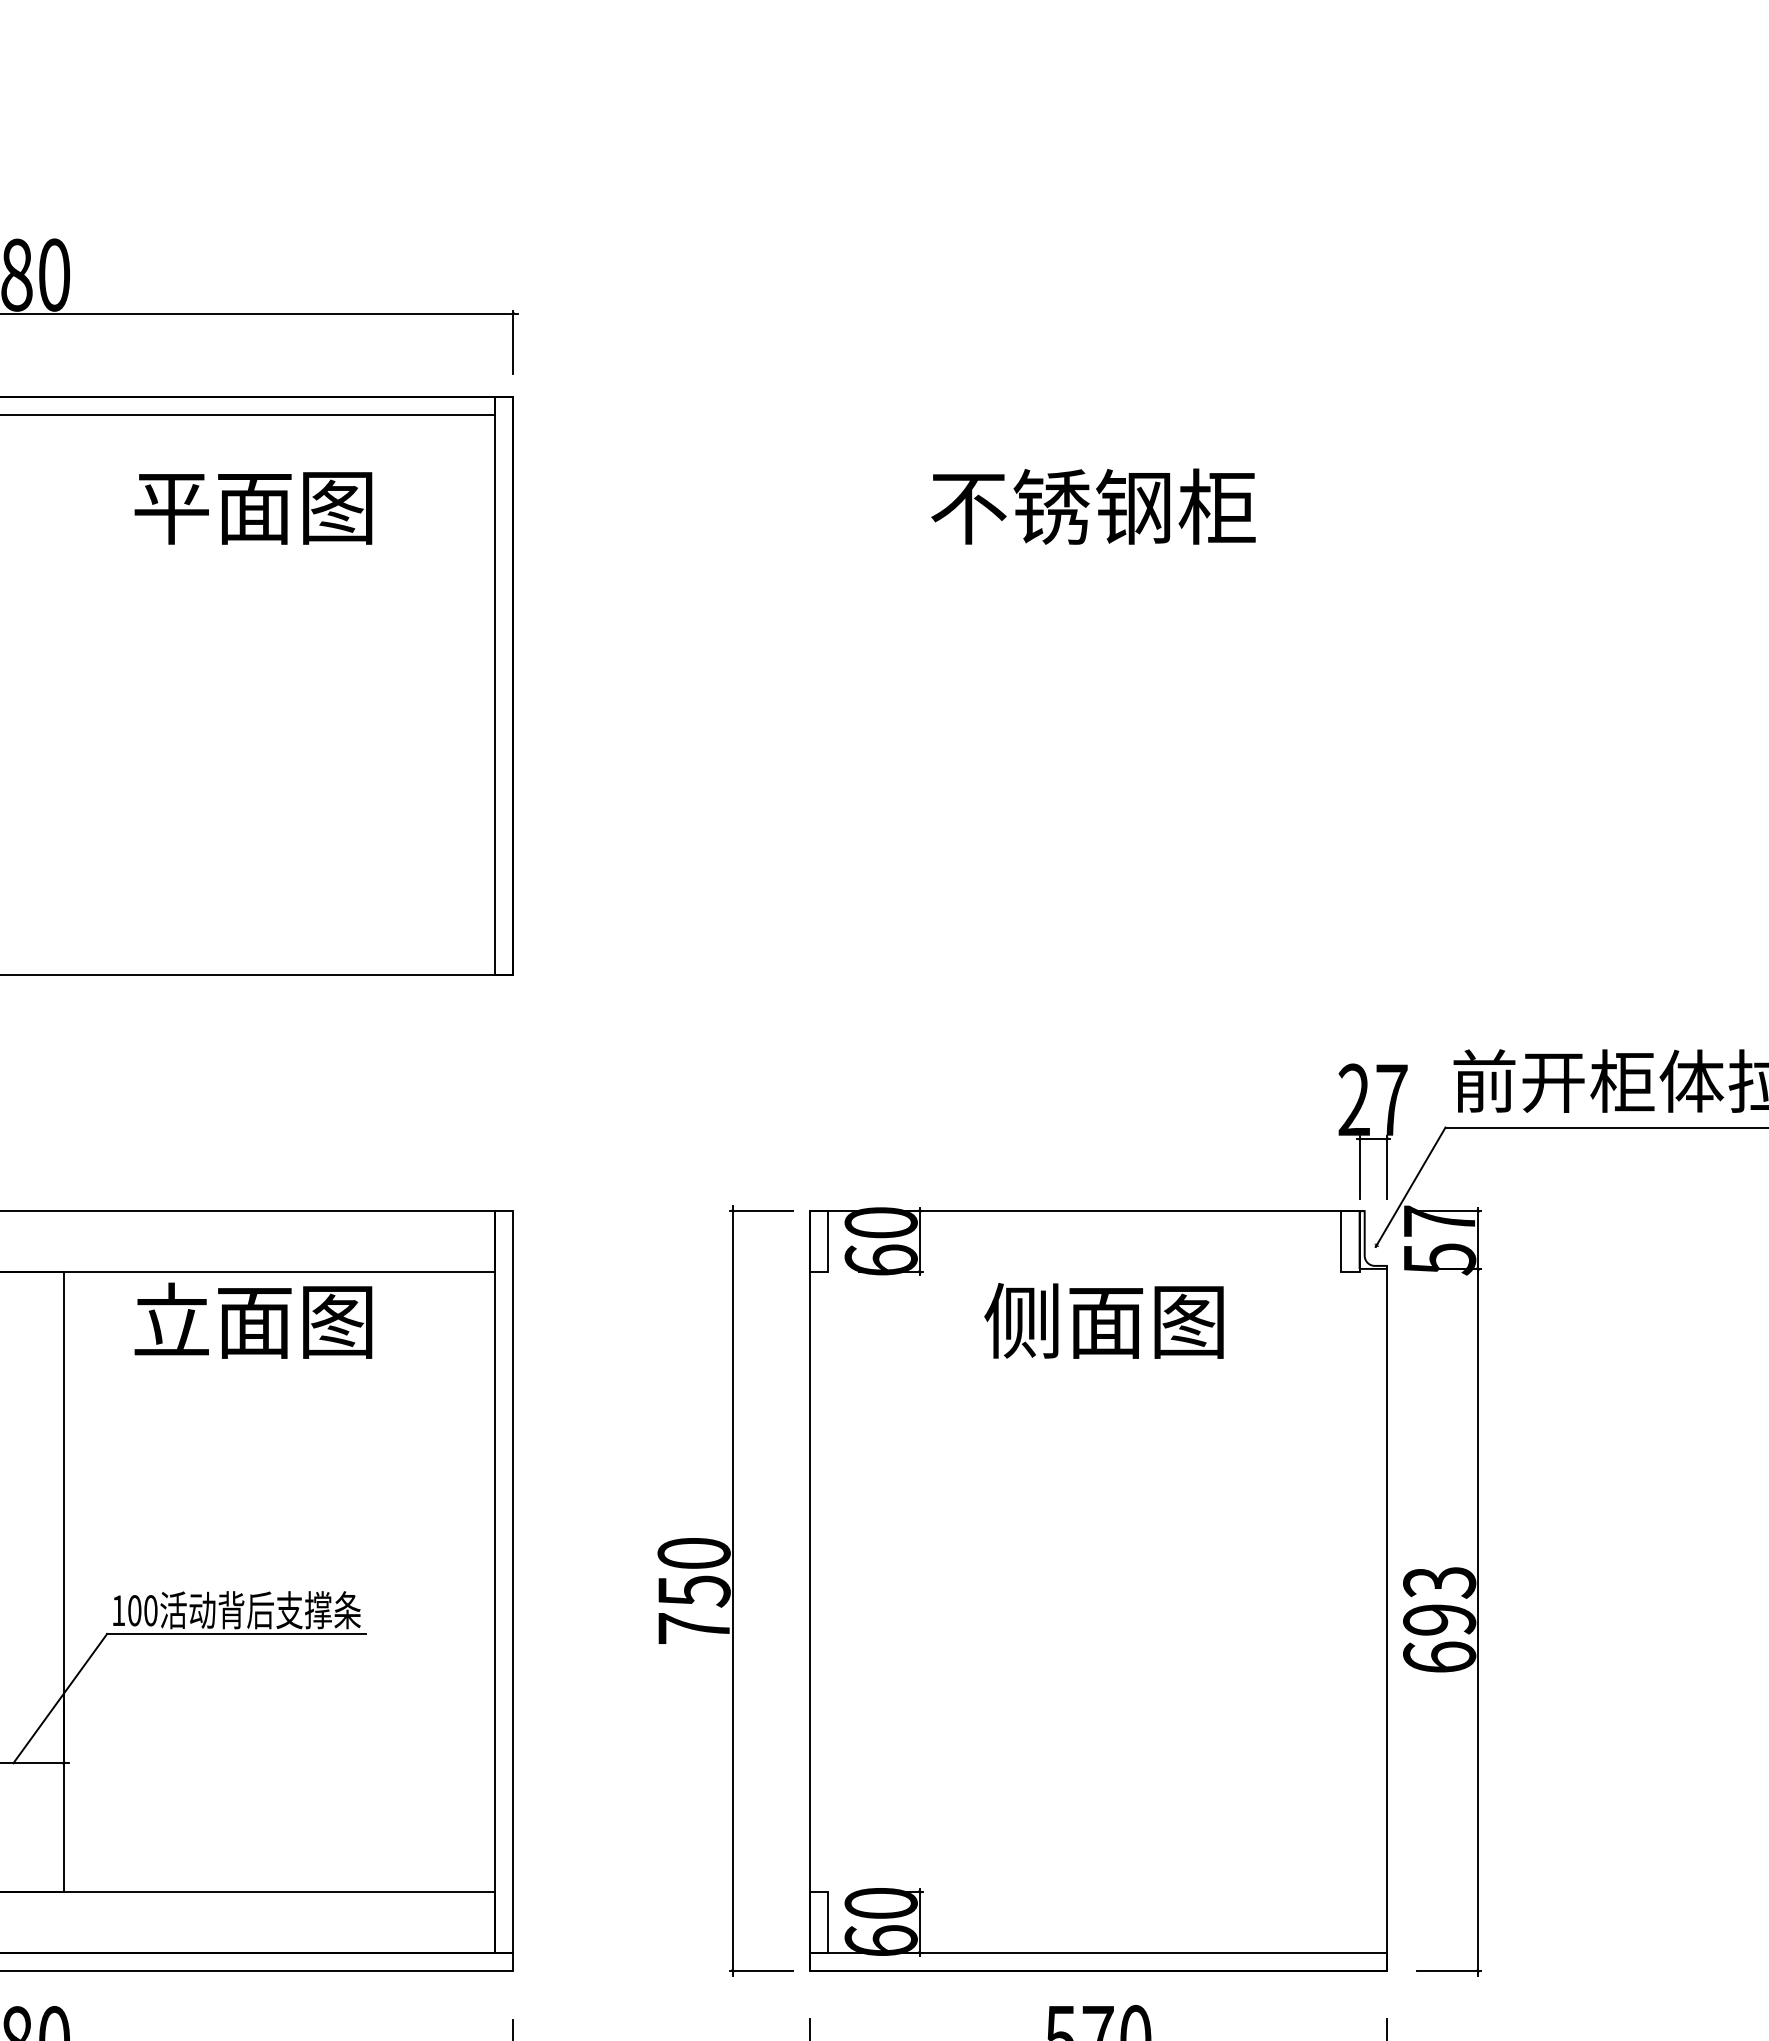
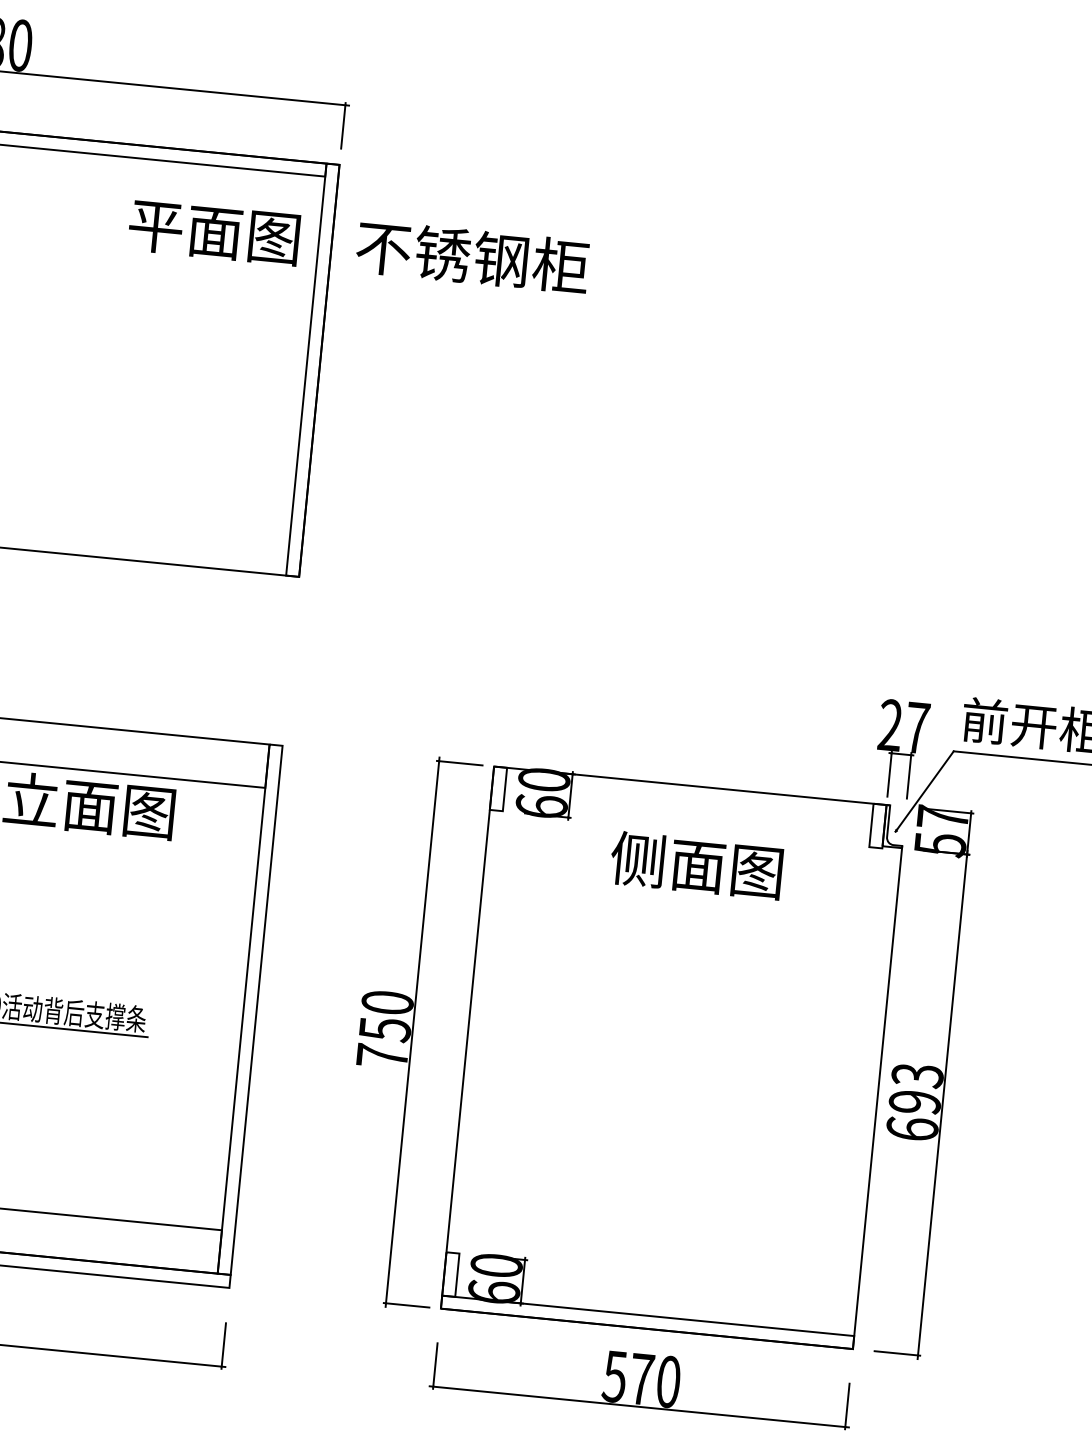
text: (1093, 506) -> (472, 256), moved
text: (253, 508) -> (214, 232), moved

